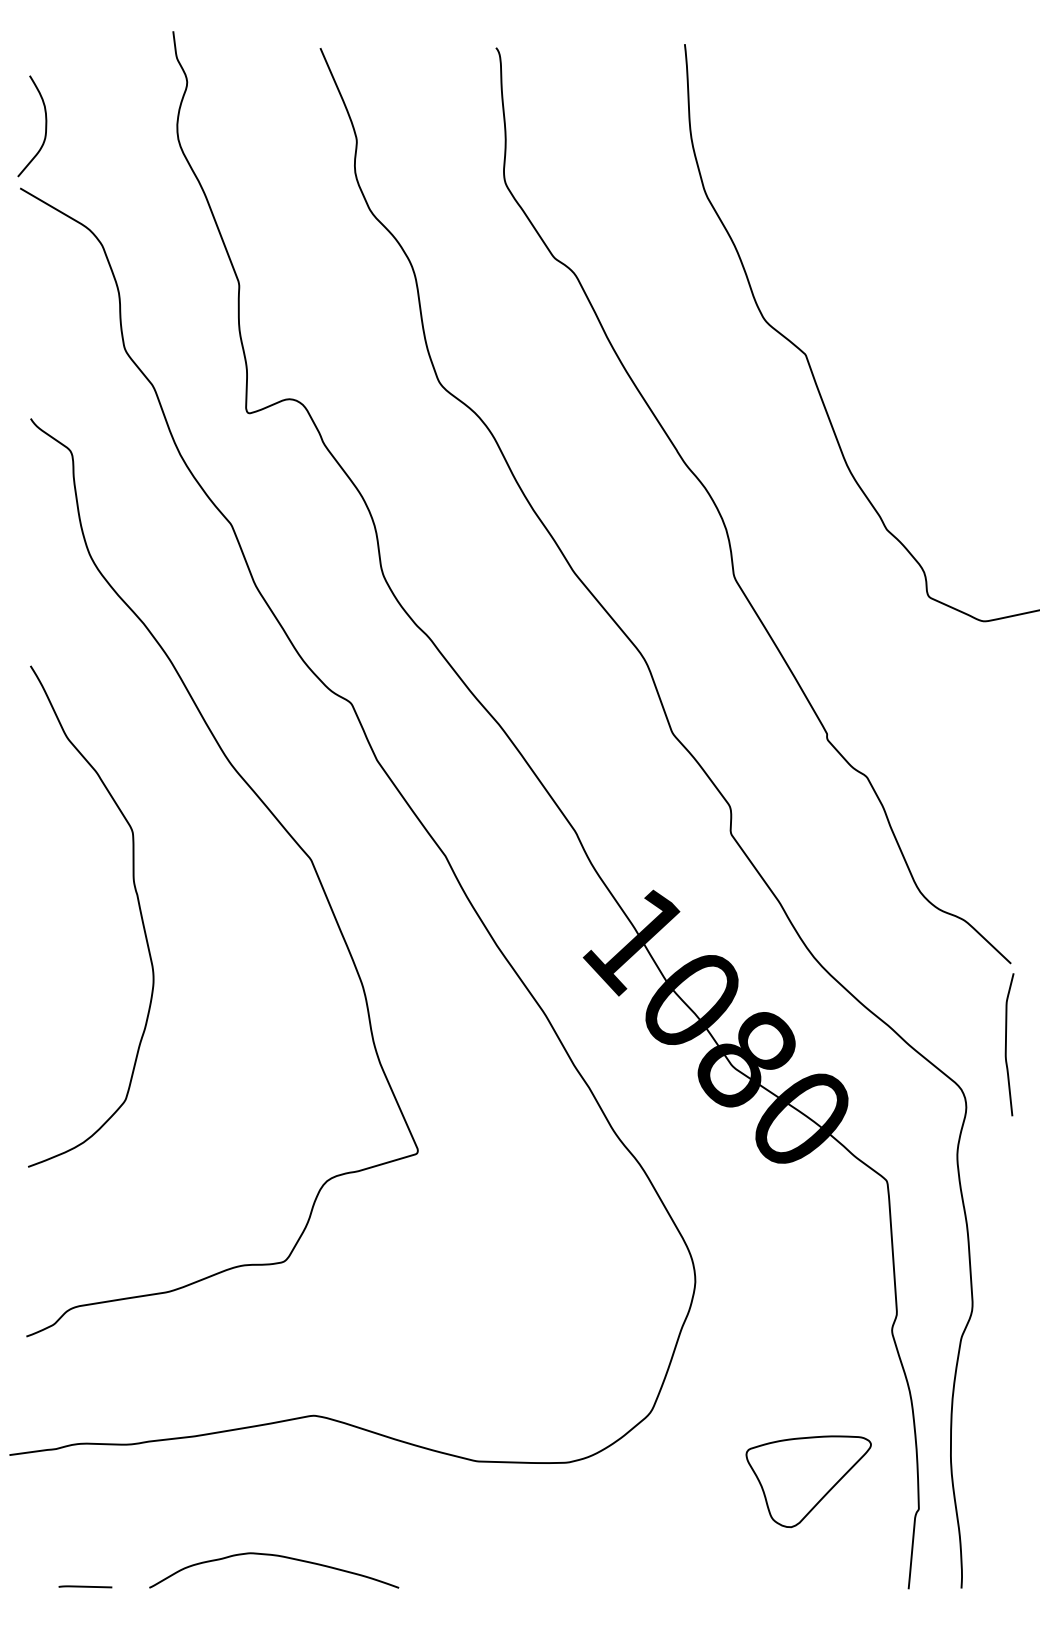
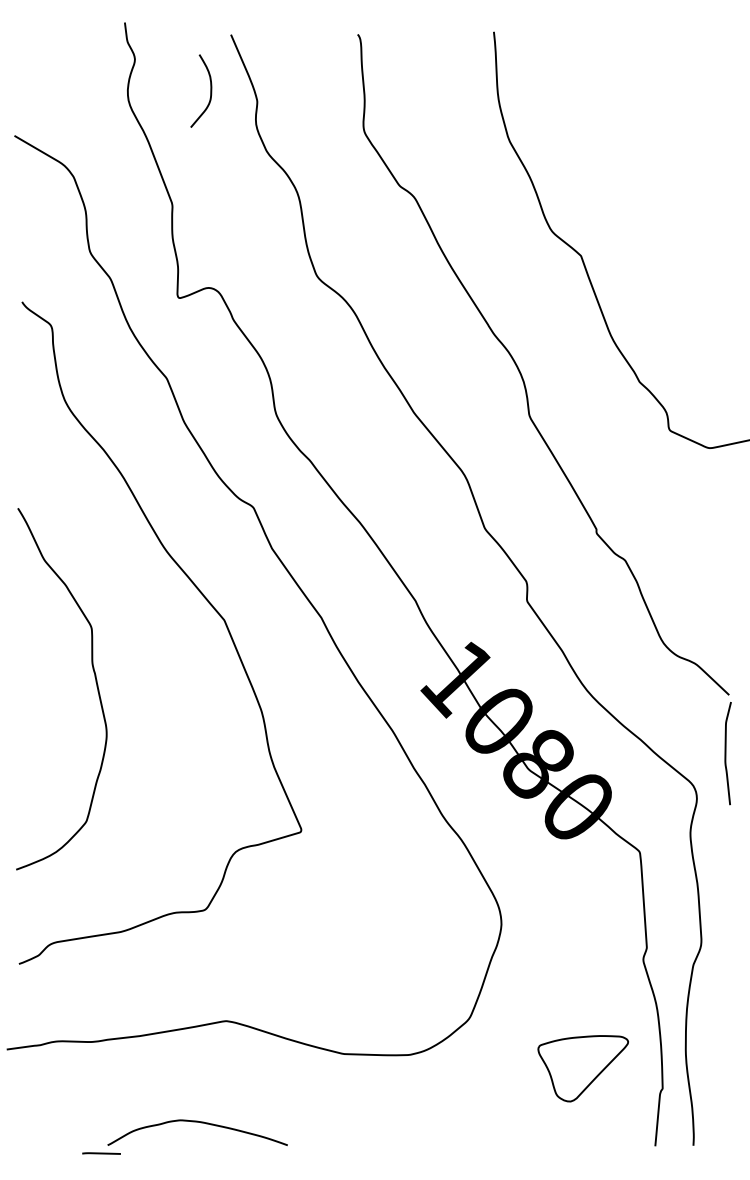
curve: (45, 125) -> (210, 90), moved
curve: (138, 907) -> (95, 682), moved
line: (85, 1586) -> (101, 1153), moved

